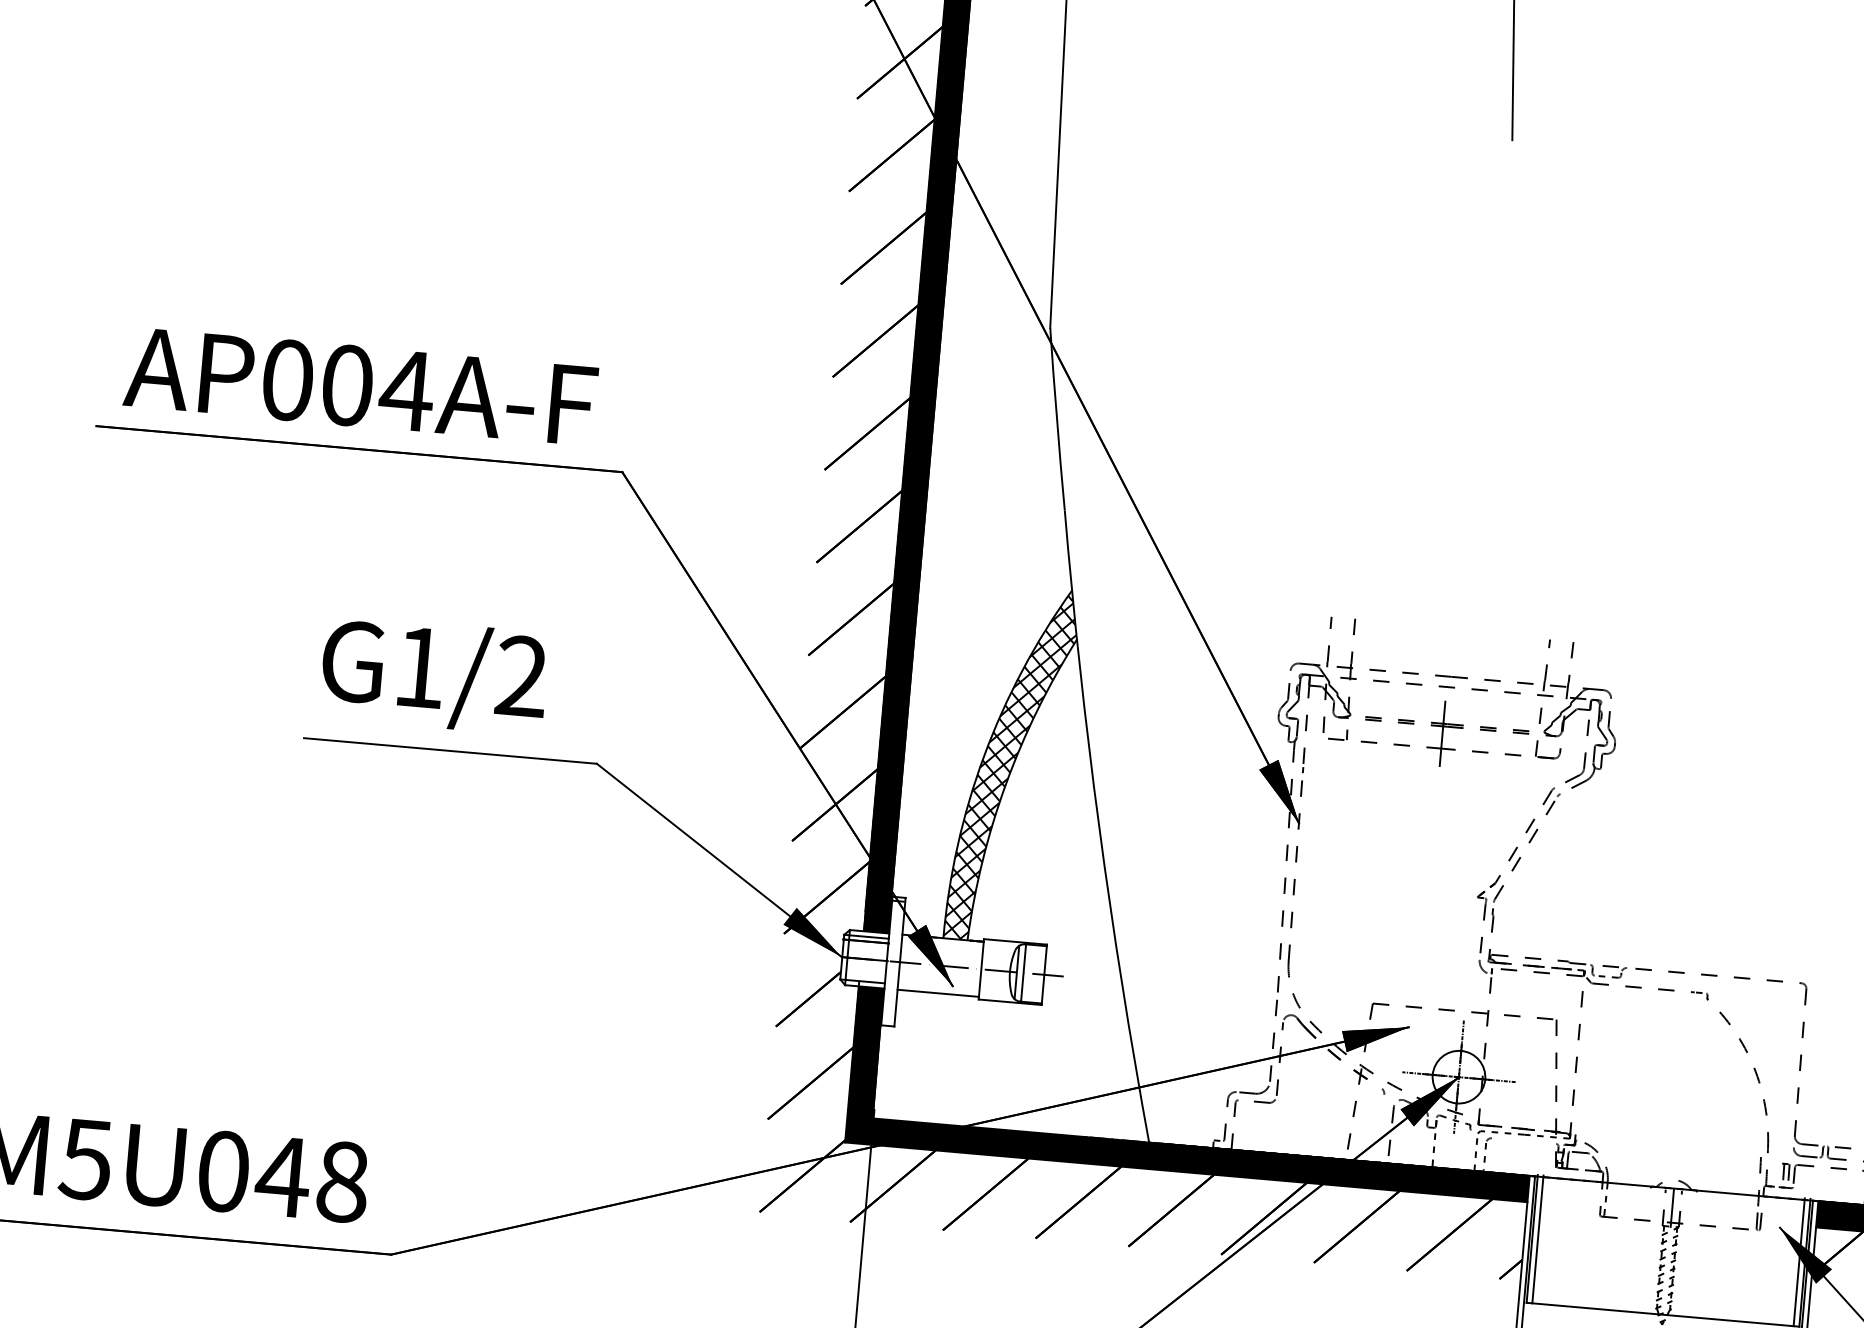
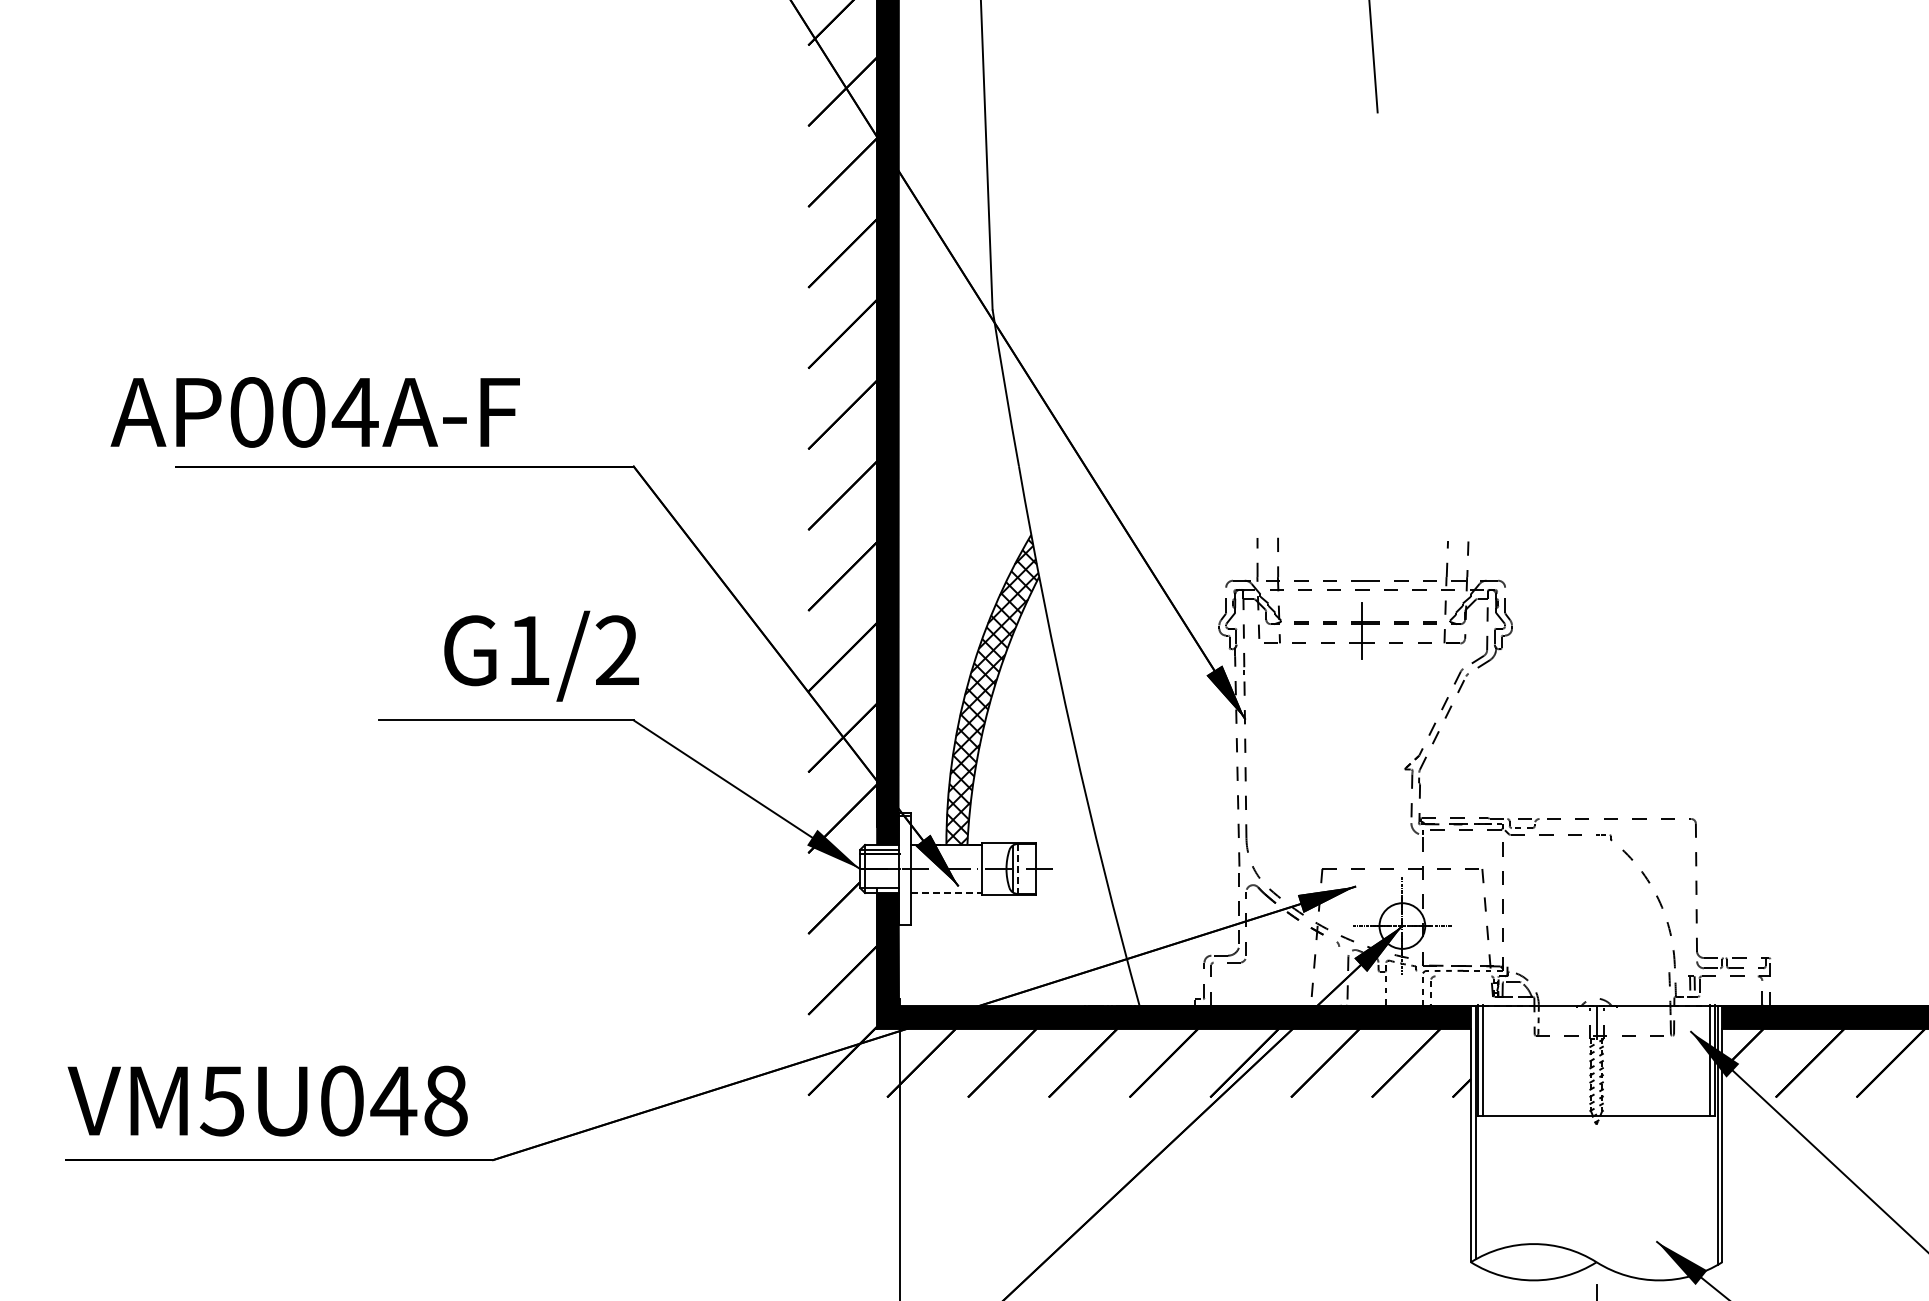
text: (359, 386) -> (314, 412), moved
text: (434, 674) -> (541, 655), moved
line: (1023, 972) -> (1018, 868), solid -> dashed
line: (938, 992) -> (946, 892), solid -> dashed

